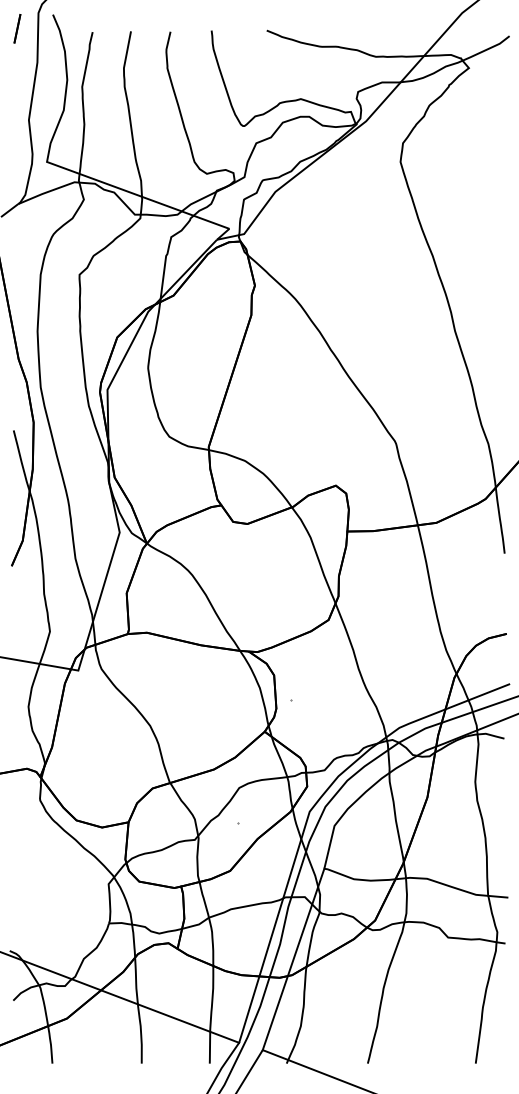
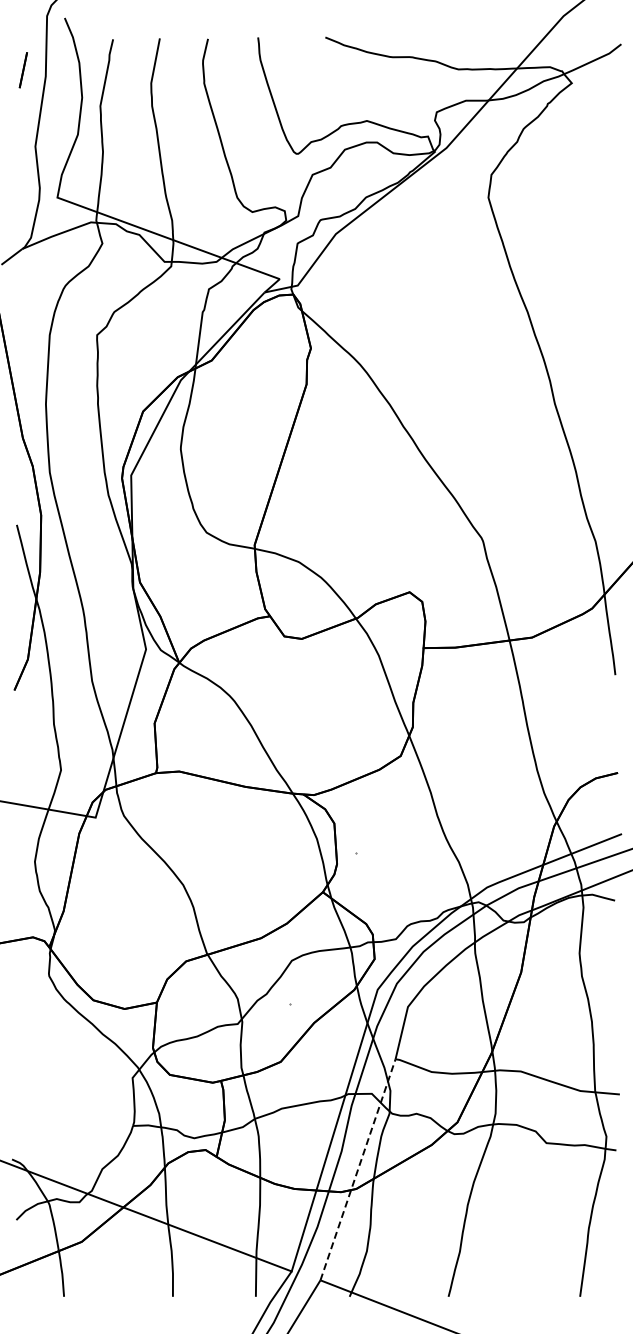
line: (16, 28) -> (22, 70), moved
line: (293, 959) -> (358, 1169), solid -> dashed

